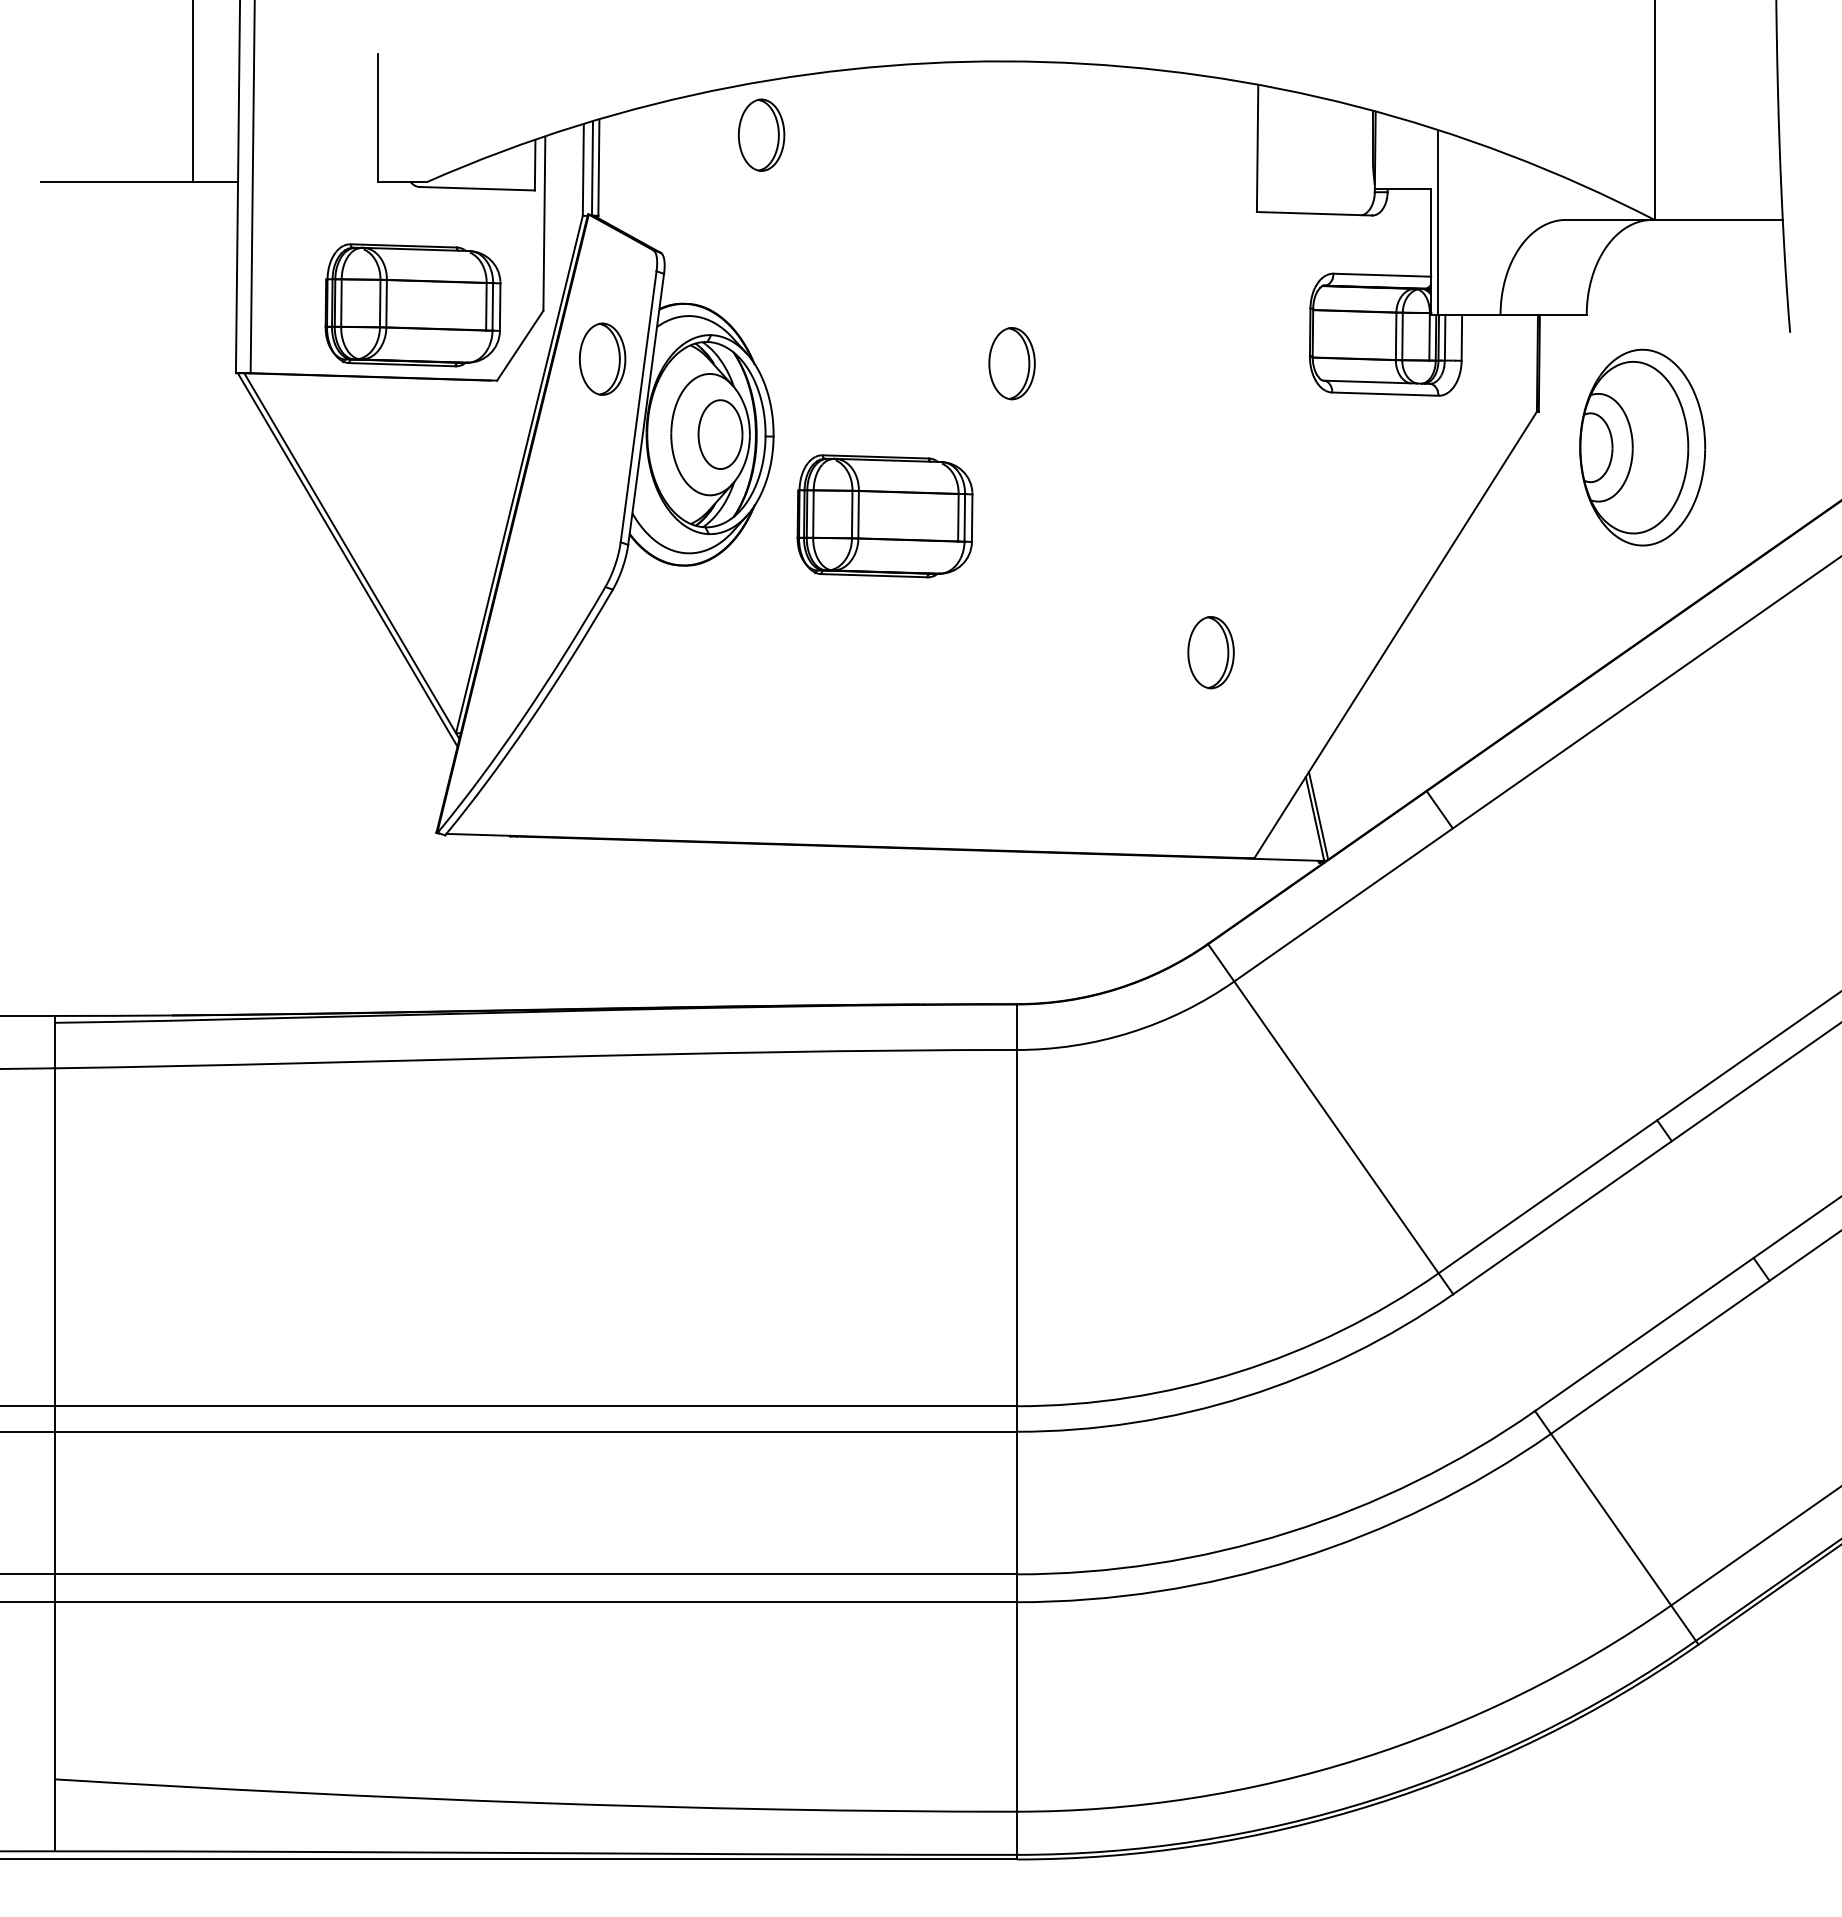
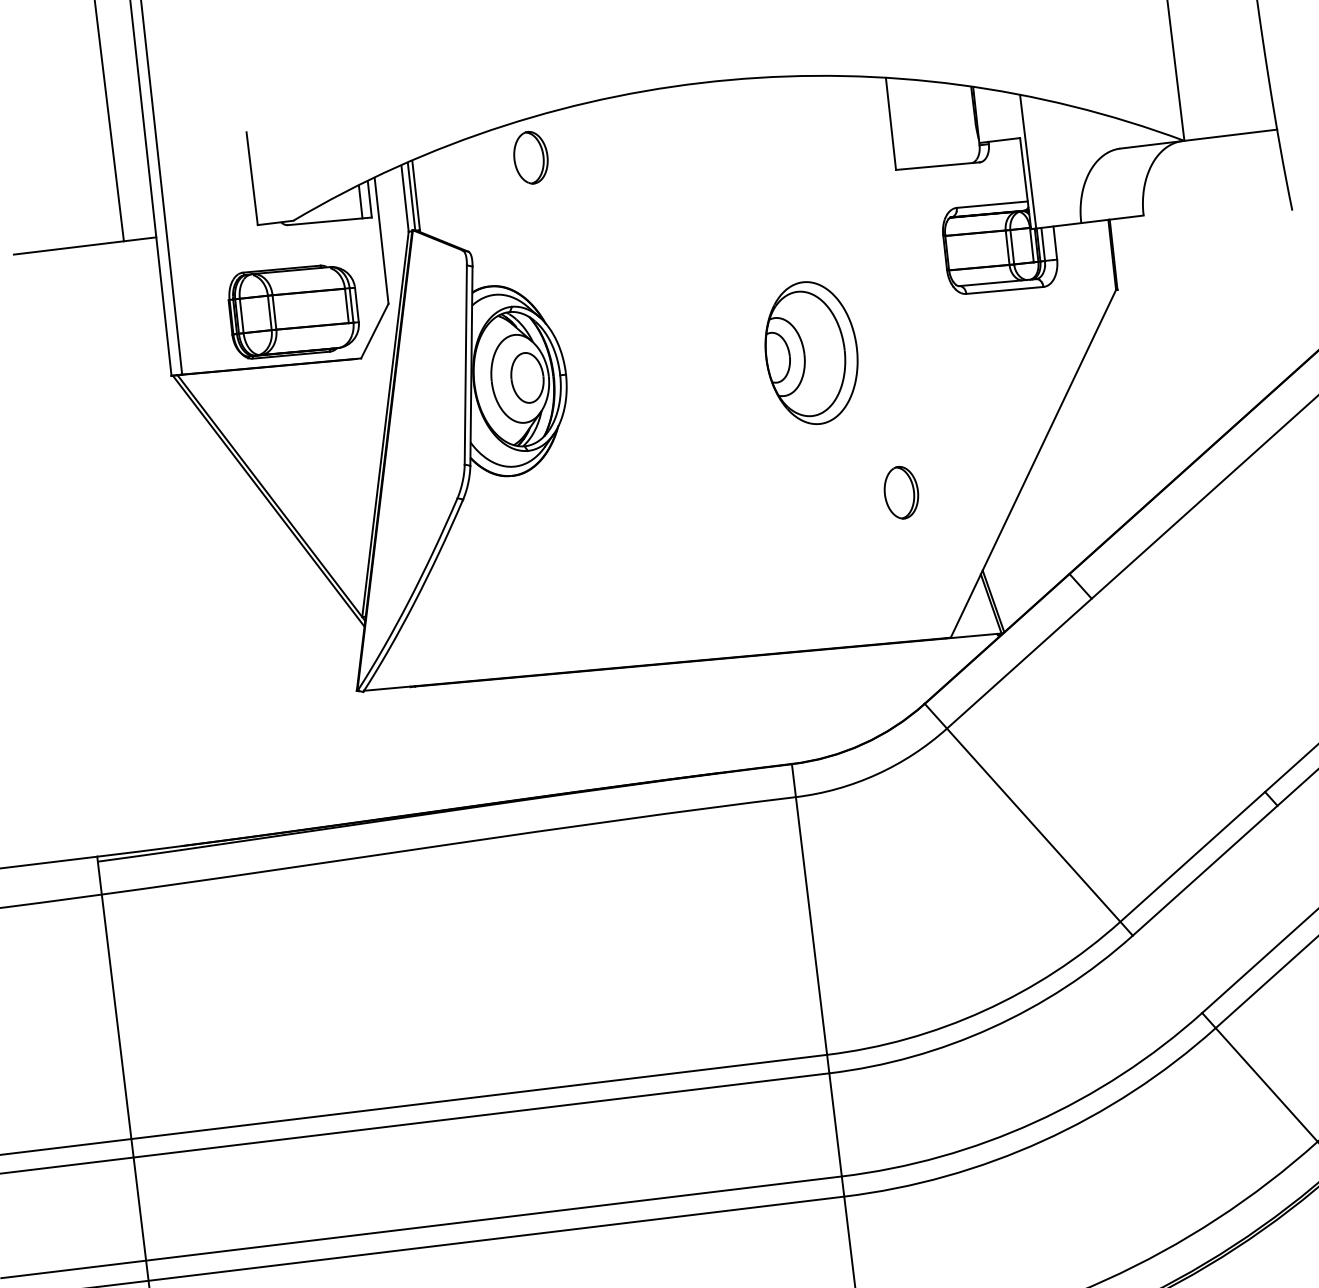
line: (522, 167) -> (360, 202), added
part: (602, 358) -> (435, 333), removed
part: (1011, 363) -> (731, 301), removed
part: (1642, 447) -> (811, 353), moved
part: (884, 516) -> (653, 422), removed

